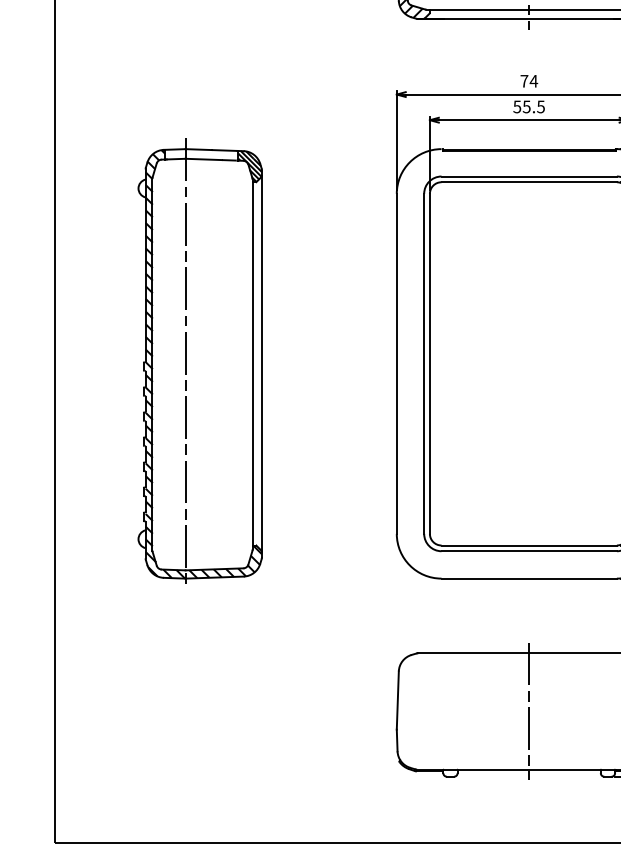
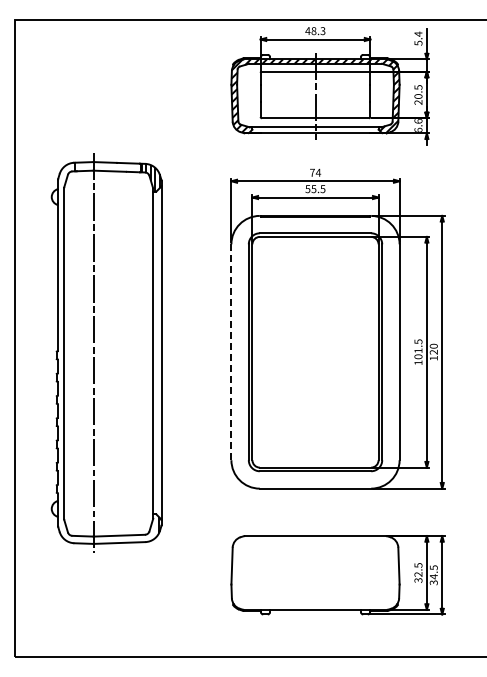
part: (200, 361) -> (106, 350), size x1.4
line: (396, 364) -> (231, 352), solid -> dashed
line: (529, 710) -> (315, 572), removed

